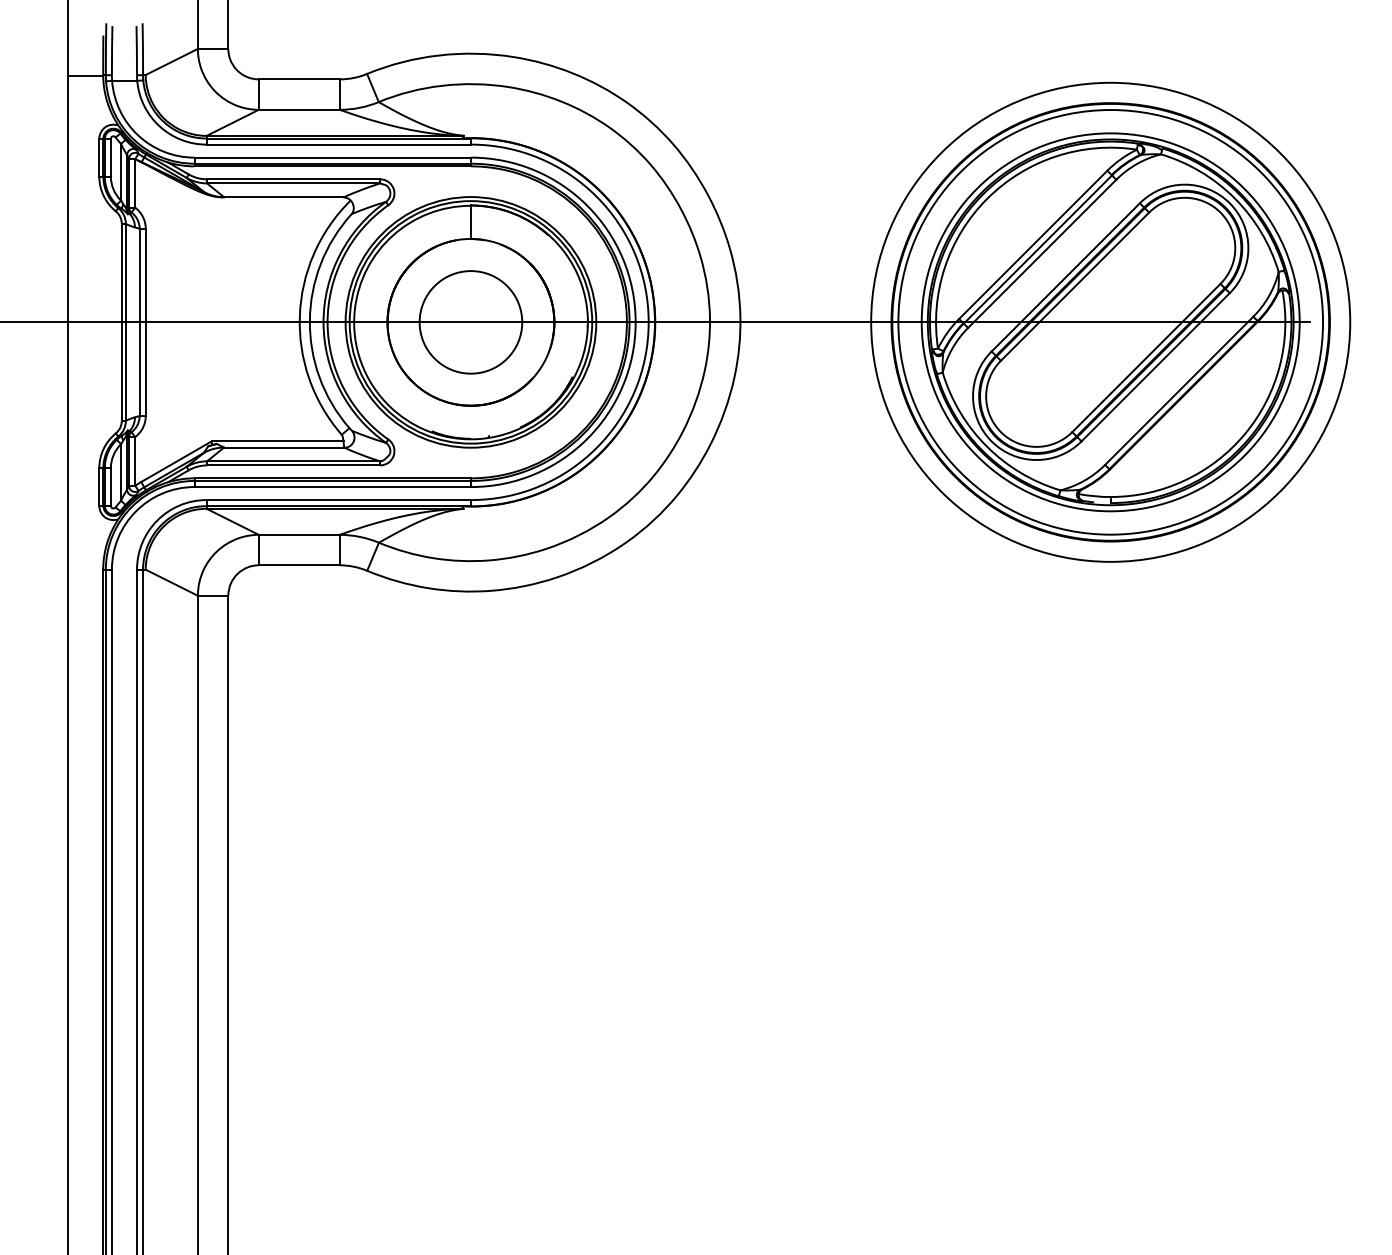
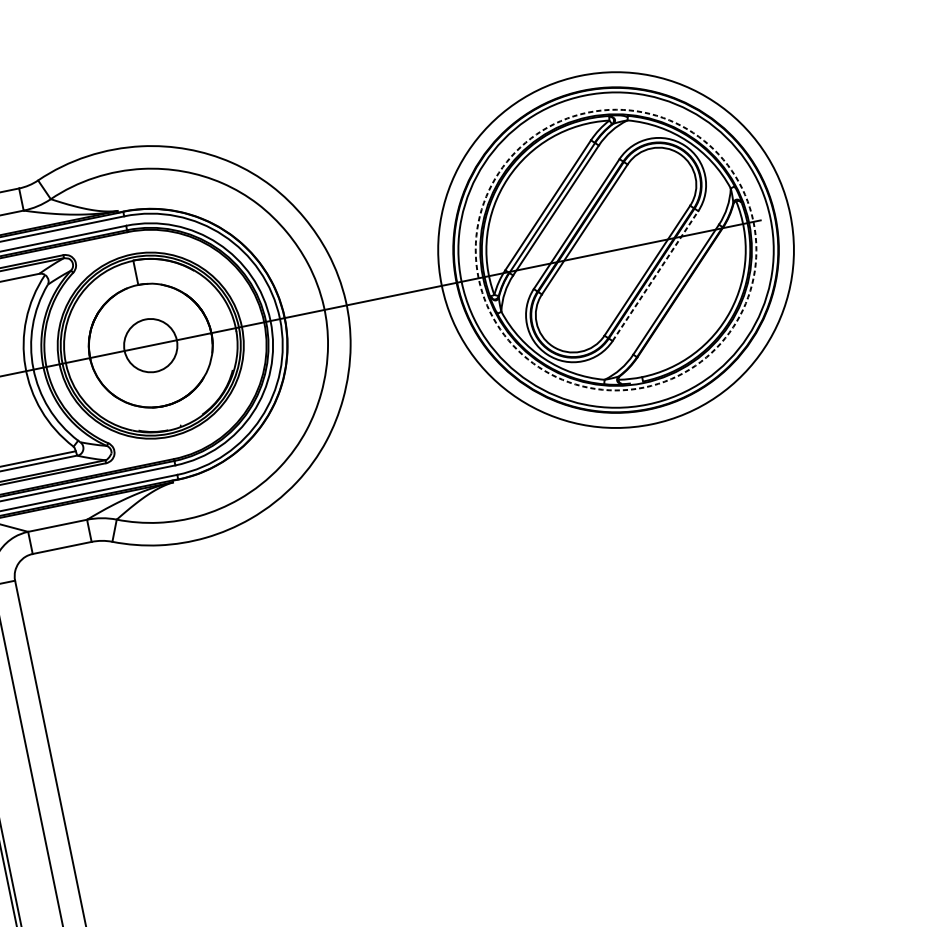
circle: (470, 322) -> (150, 345), size x0.7
circle: (1110, 322) -> (615, 250), solid -> dashed
line: (1155, 367) -> (655, 276), solid -> dashed

